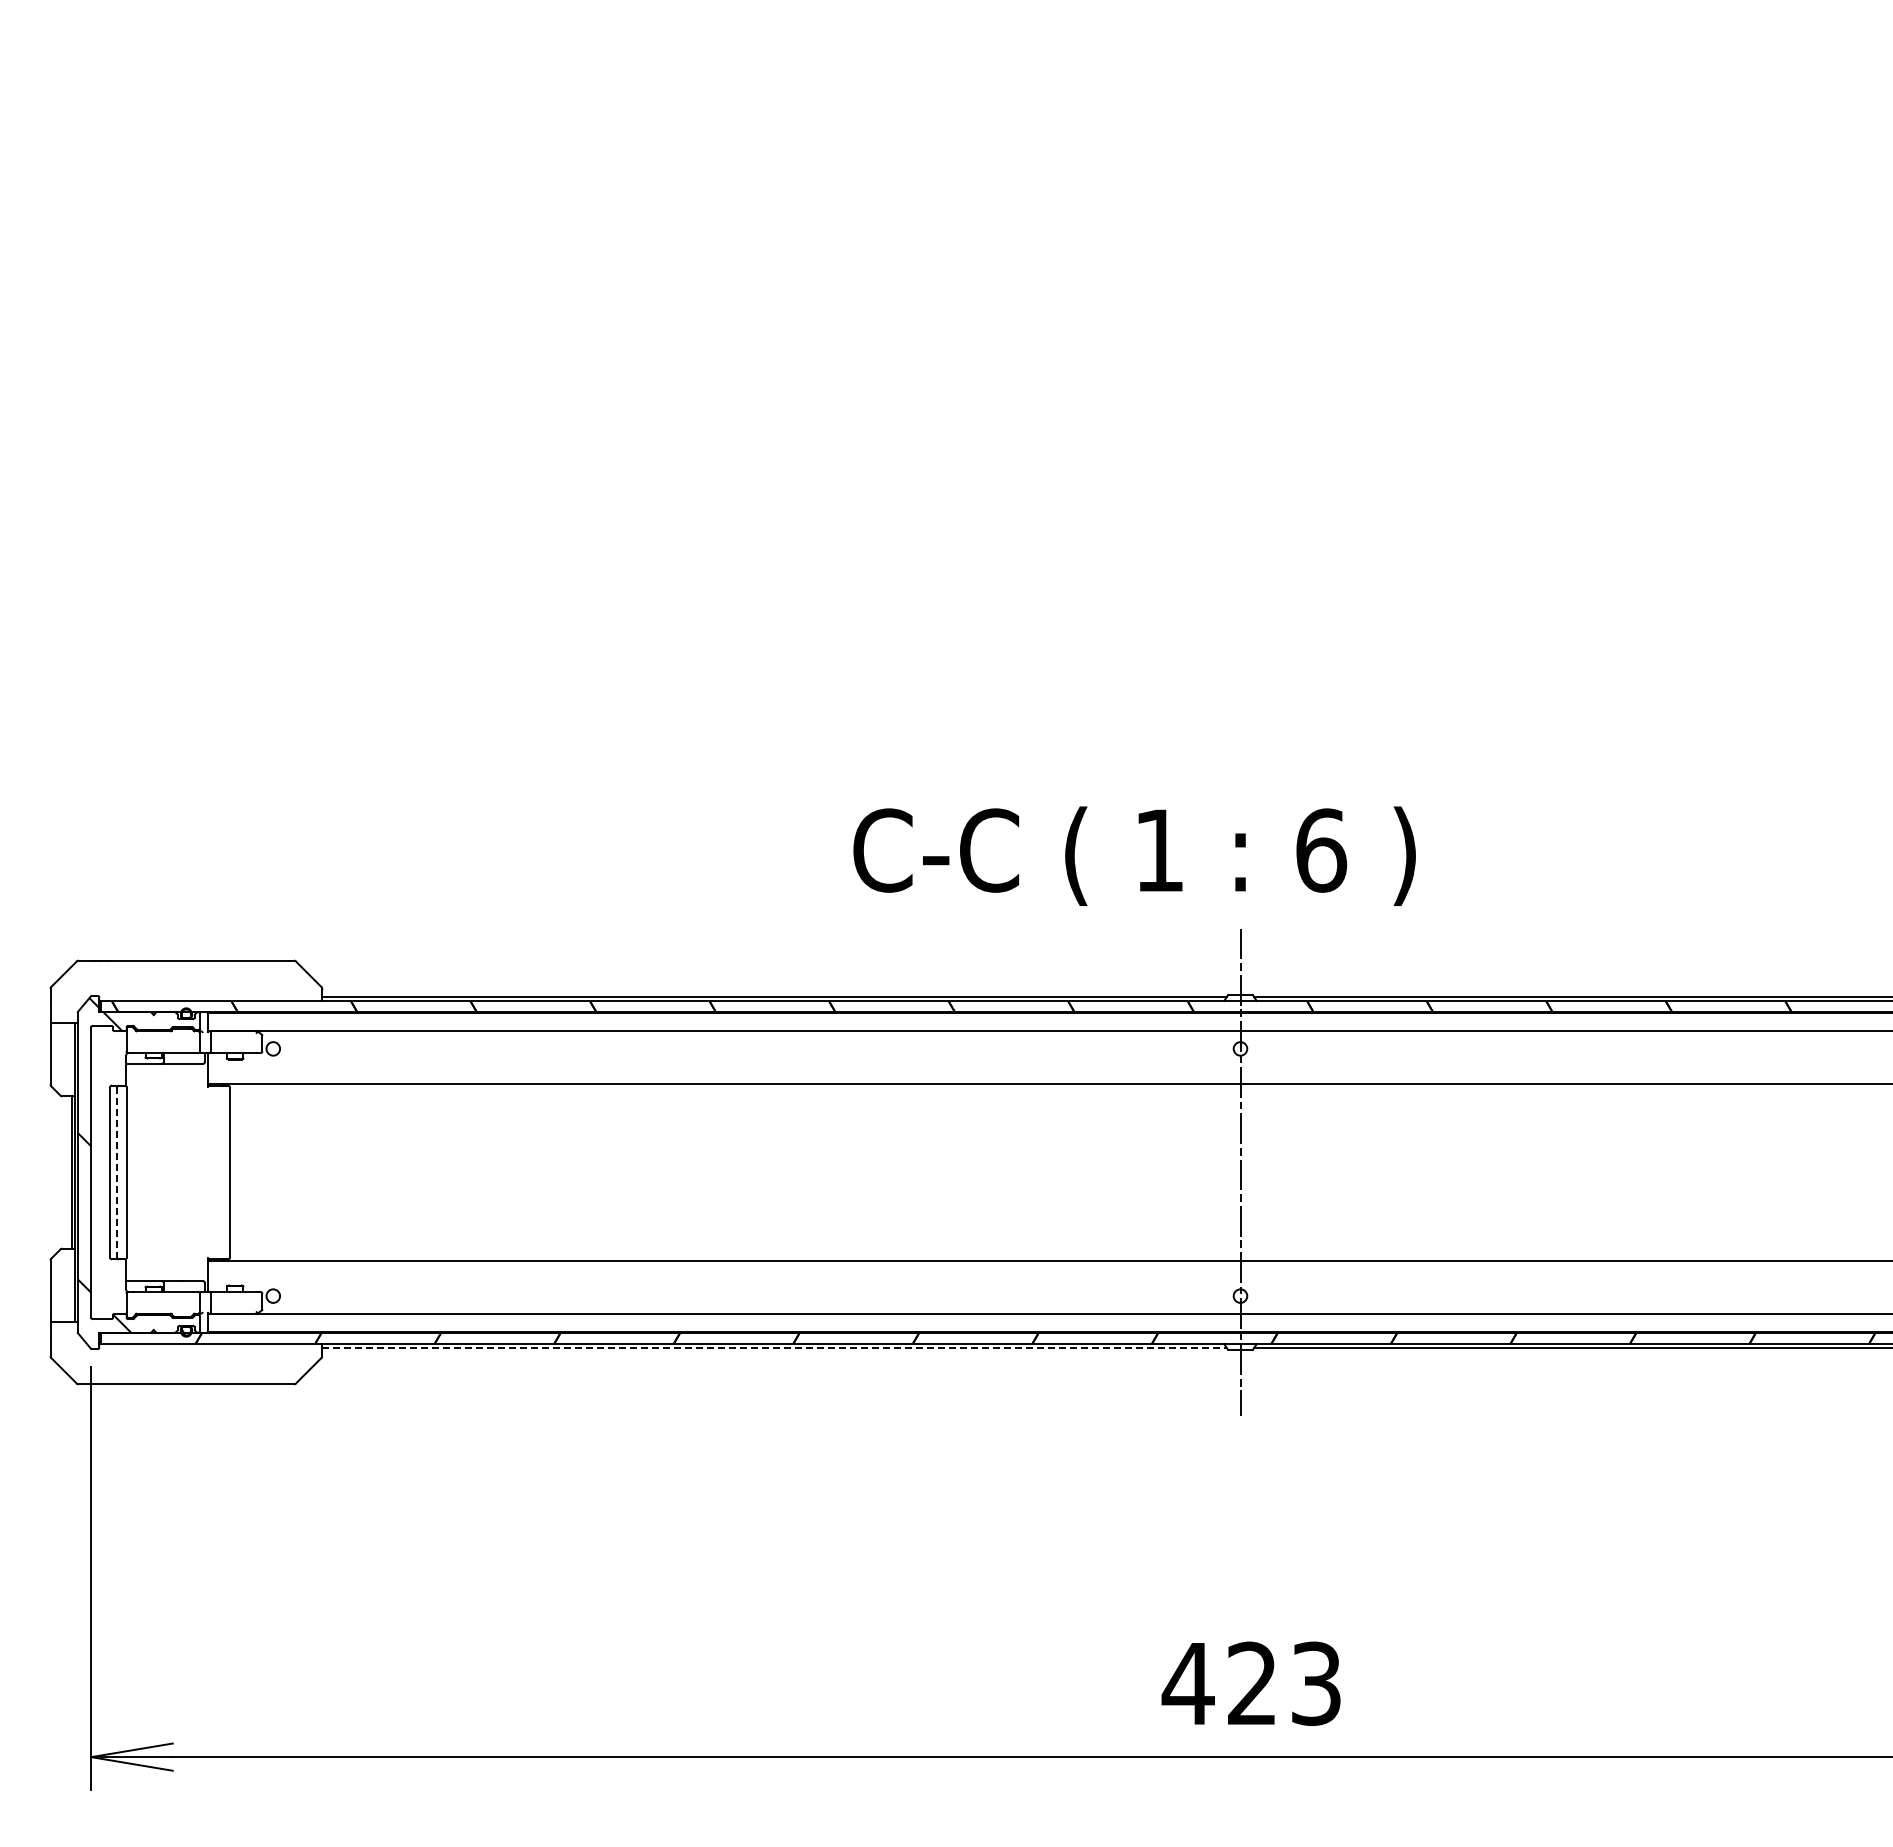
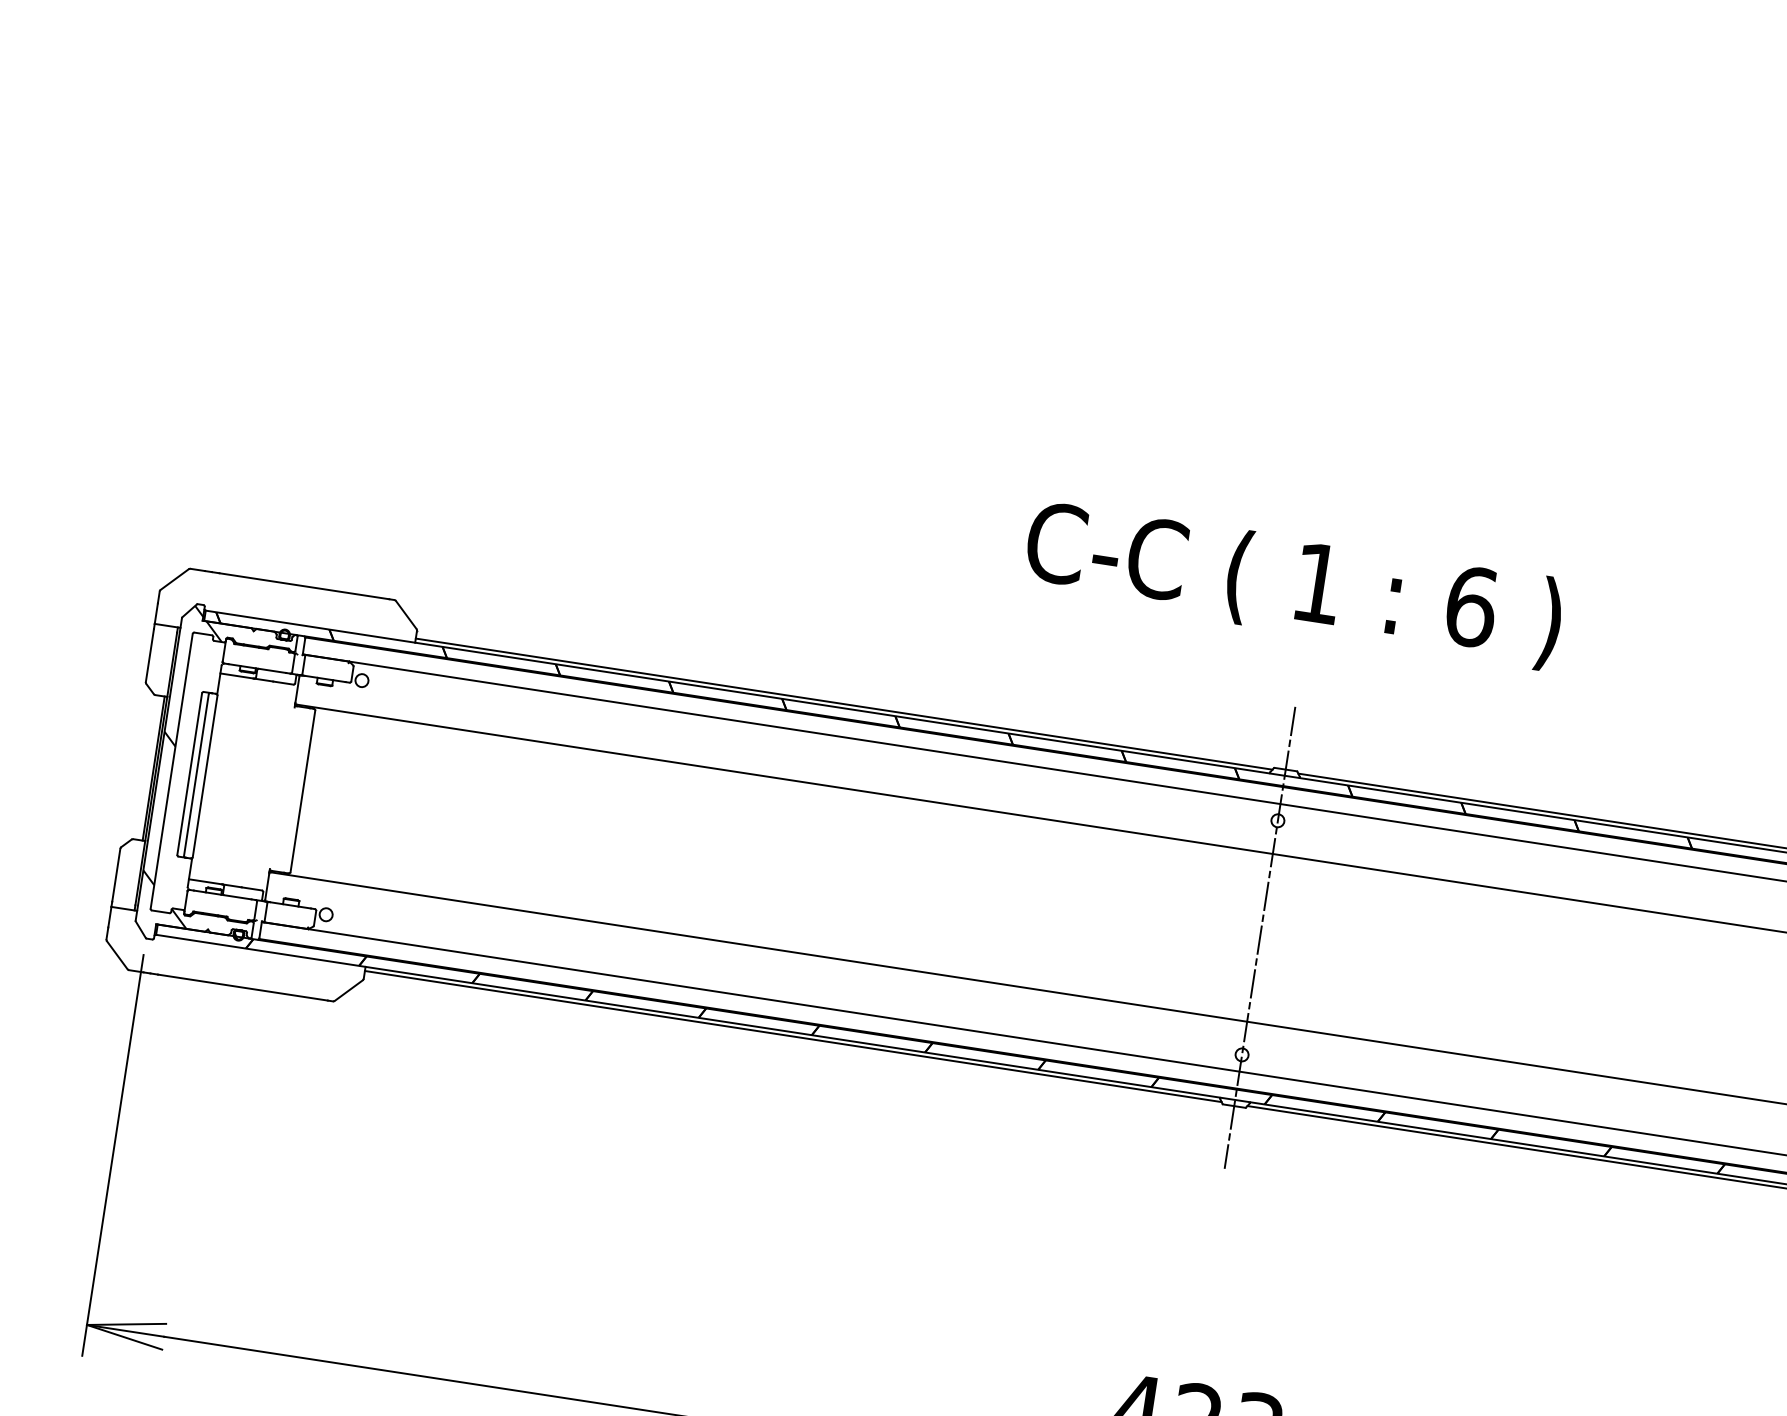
text: (1134, 855) -> (1293, 584), moved
line: (117, 1173) -> (196, 776), dashed -> solid
line: (775, 1348) -> (794, 1037), dashed -> solid

